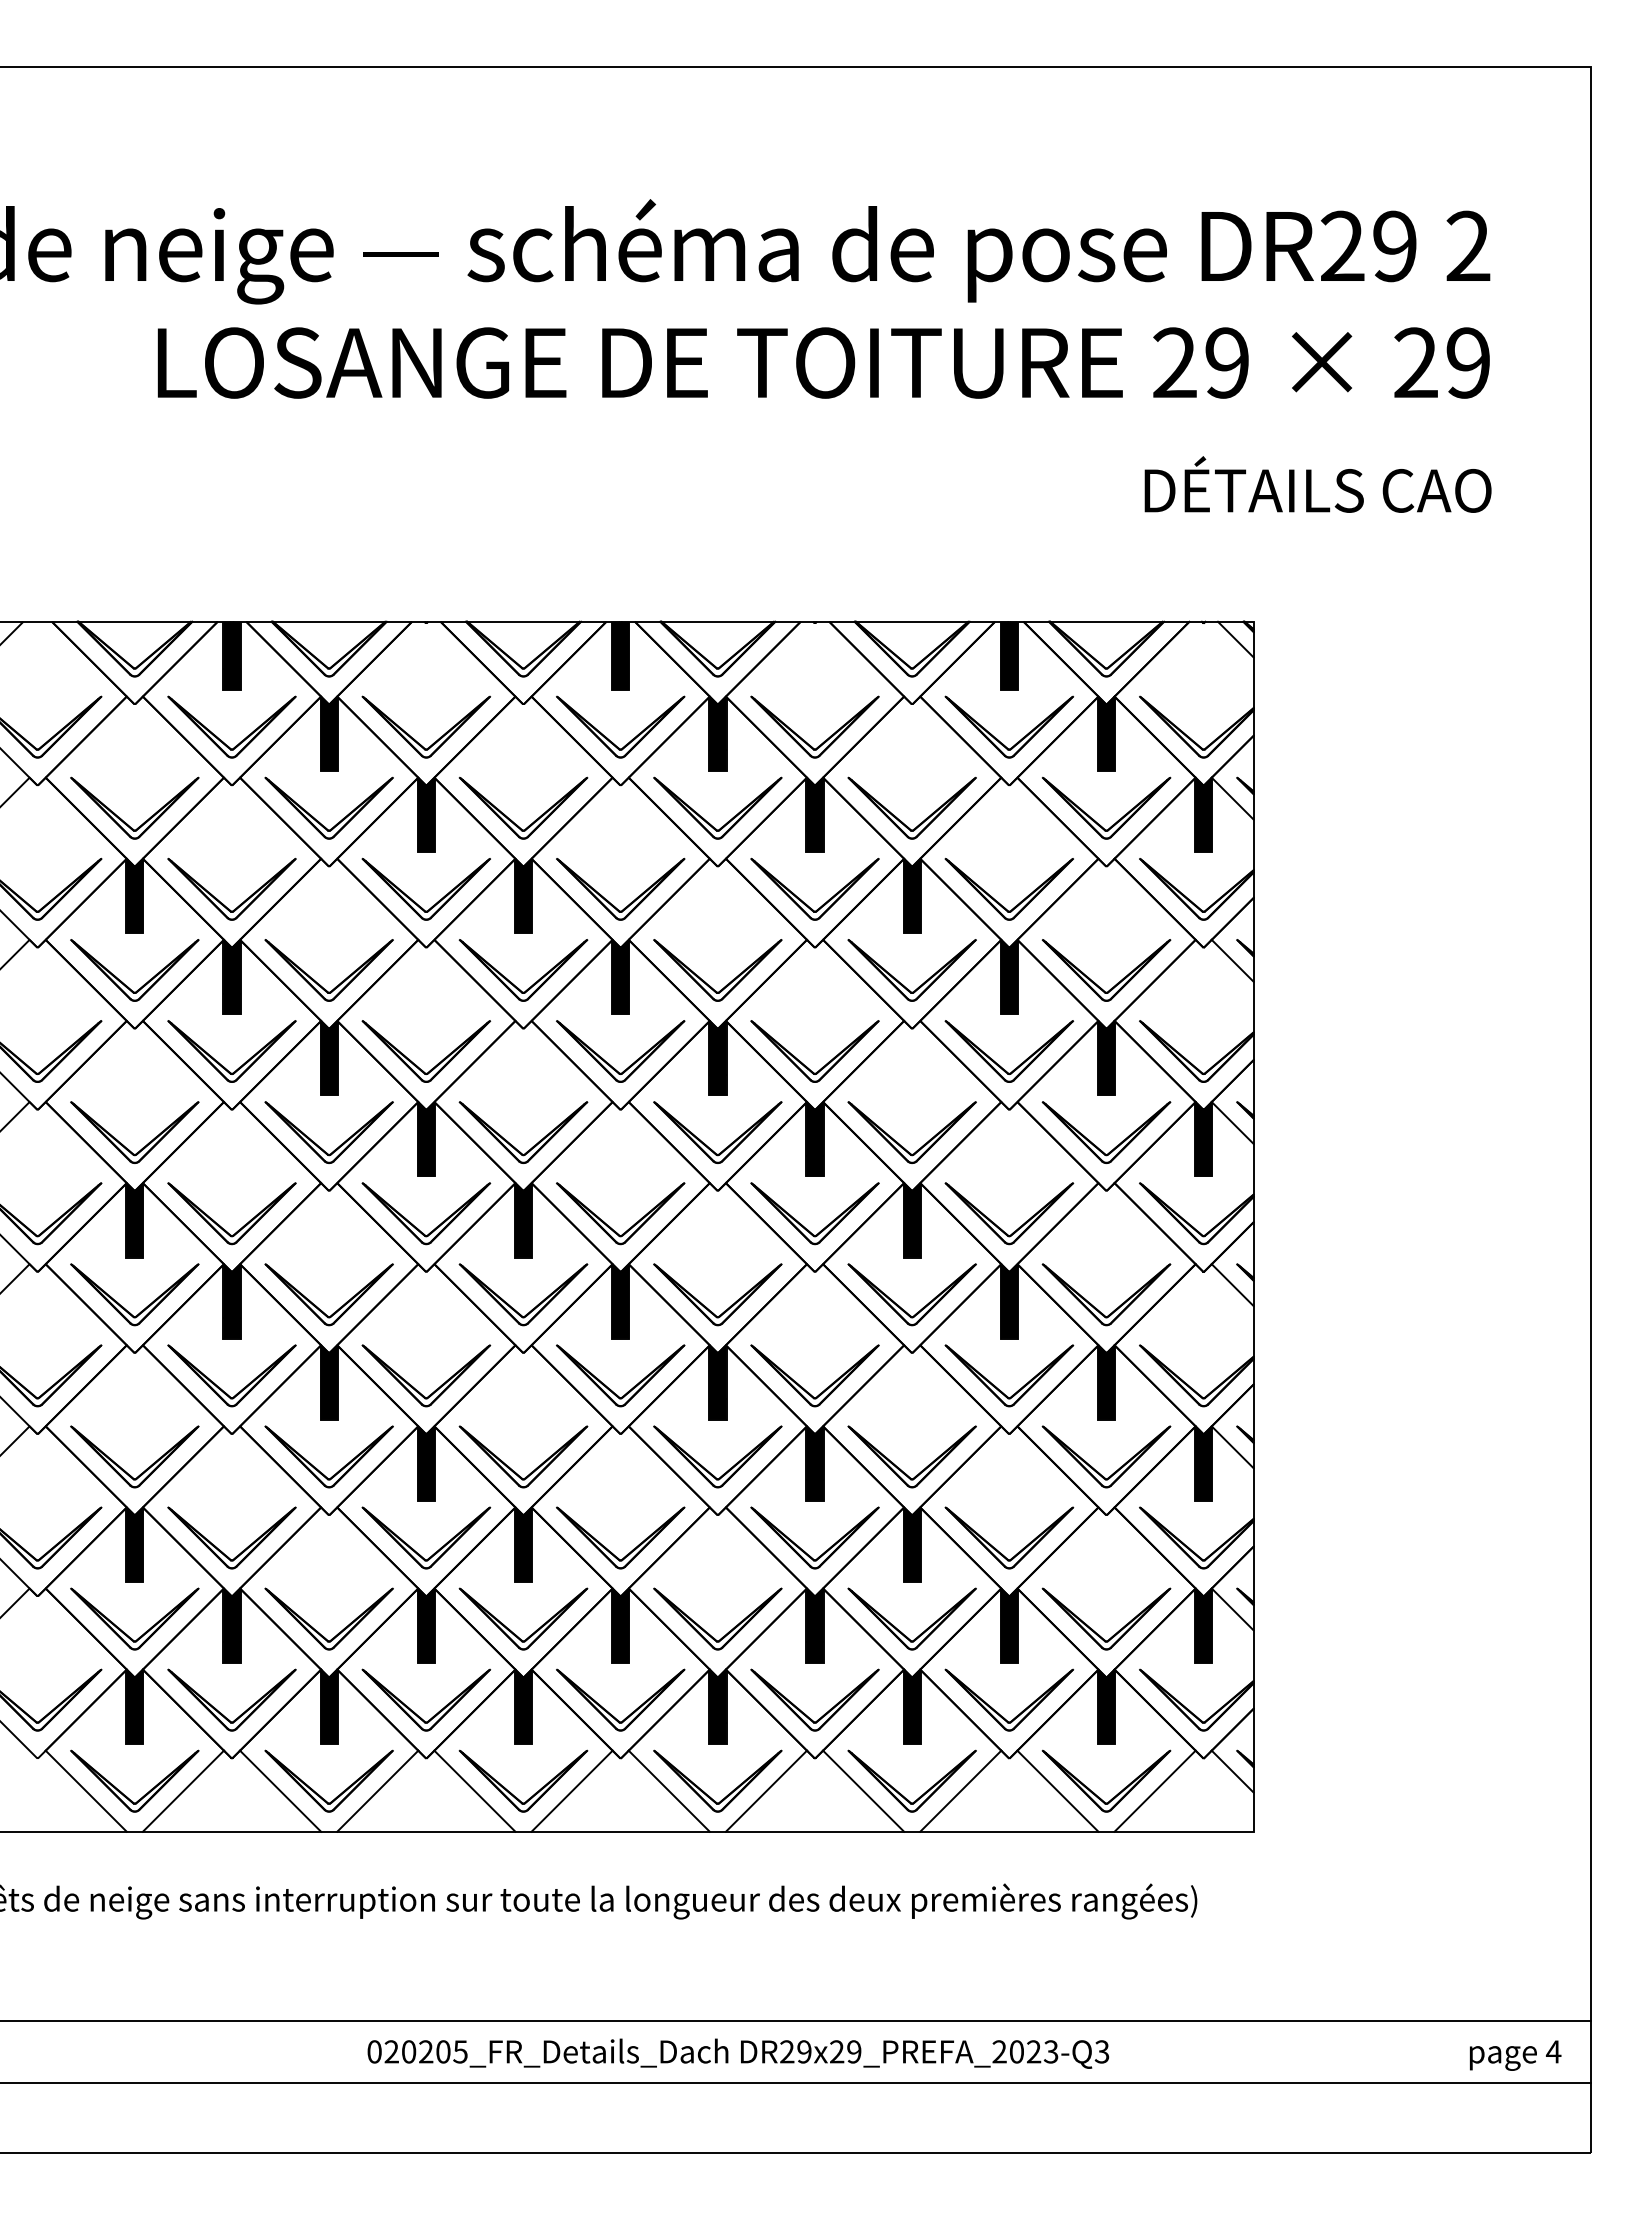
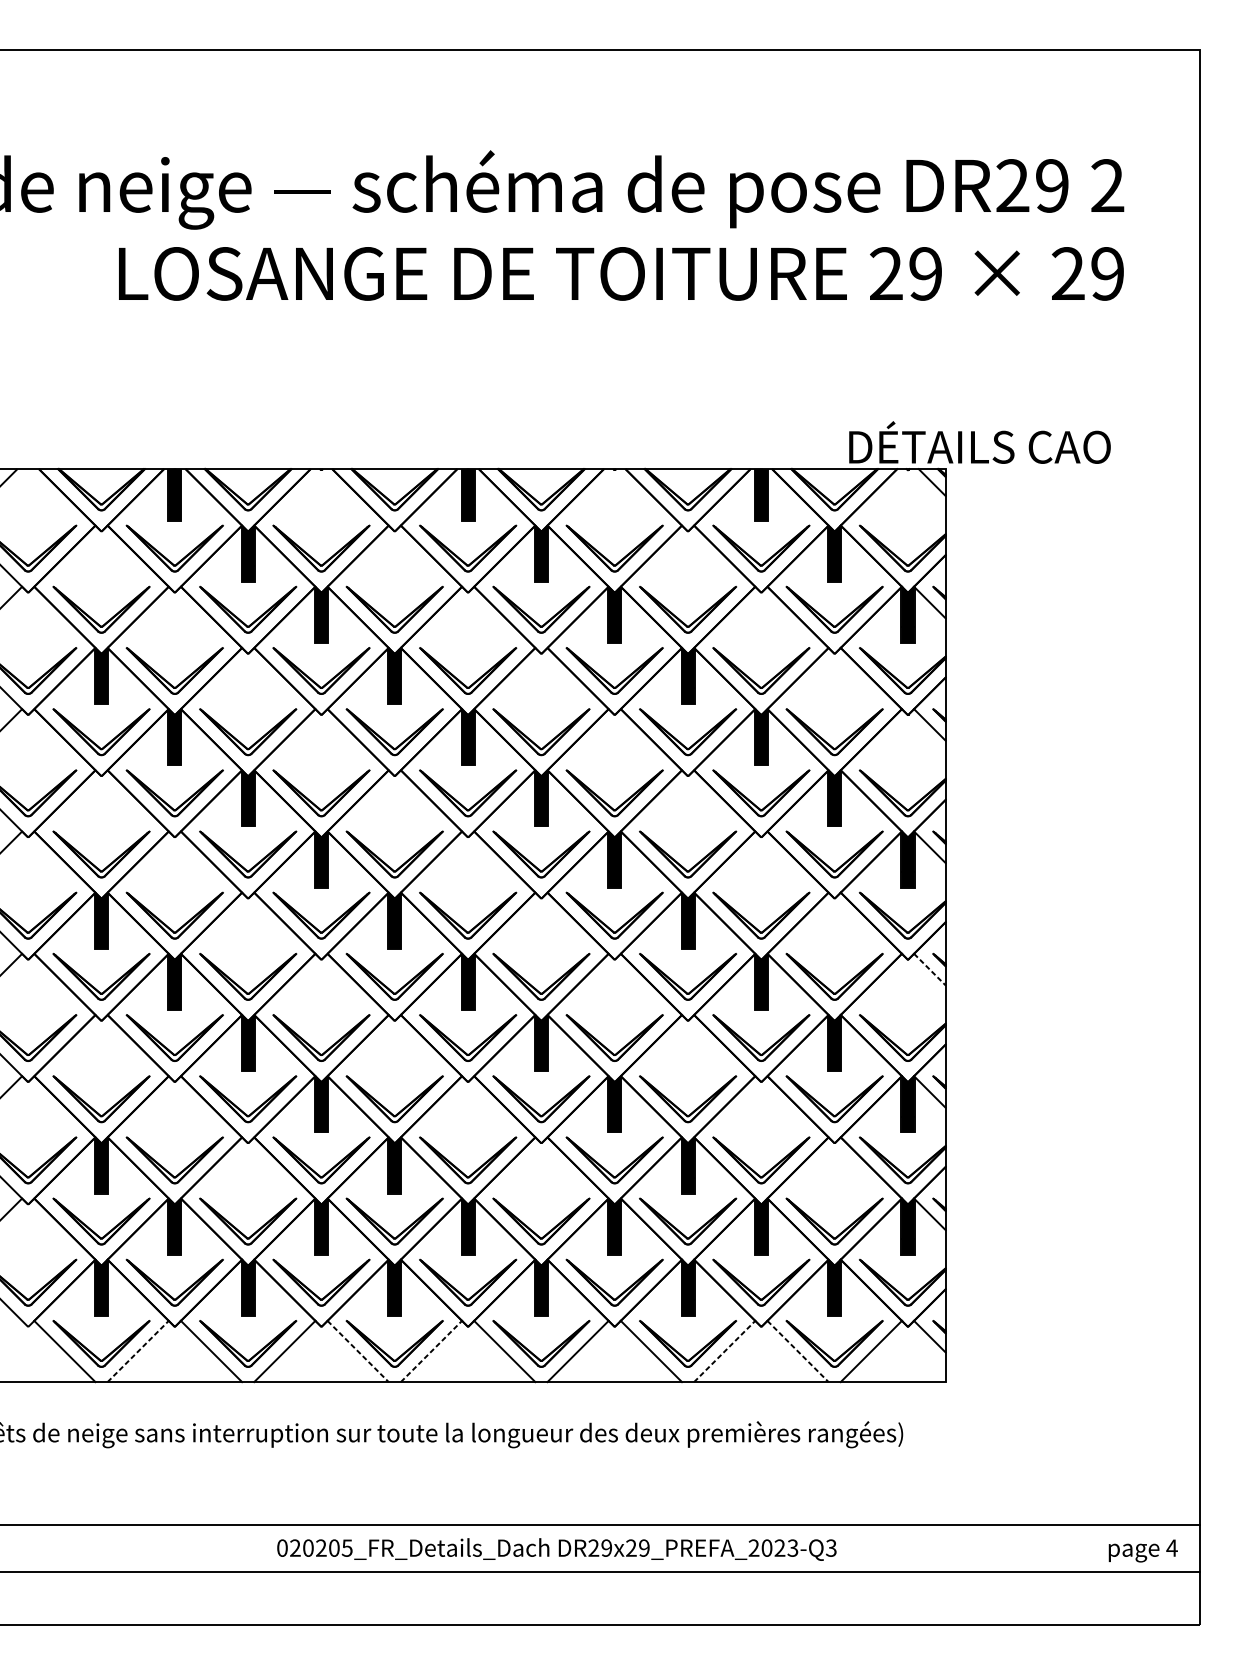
text: (1317, 484) -> (979, 442), moved
line: (1232, 1285) -> (929, 969), solid -> dashed
line: (183, 1790) -> (138, 1350), solid -> dashed
line: (572, 1790) -> (431, 1350), solid -> dashed
line: (961, 1790) -> (725, 1350), solid -> dashed
line: (475, 1791) -> (358, 1351), solid -> dashed
line: (1058, 1791) -> (798, 1351), solid -> dashed

